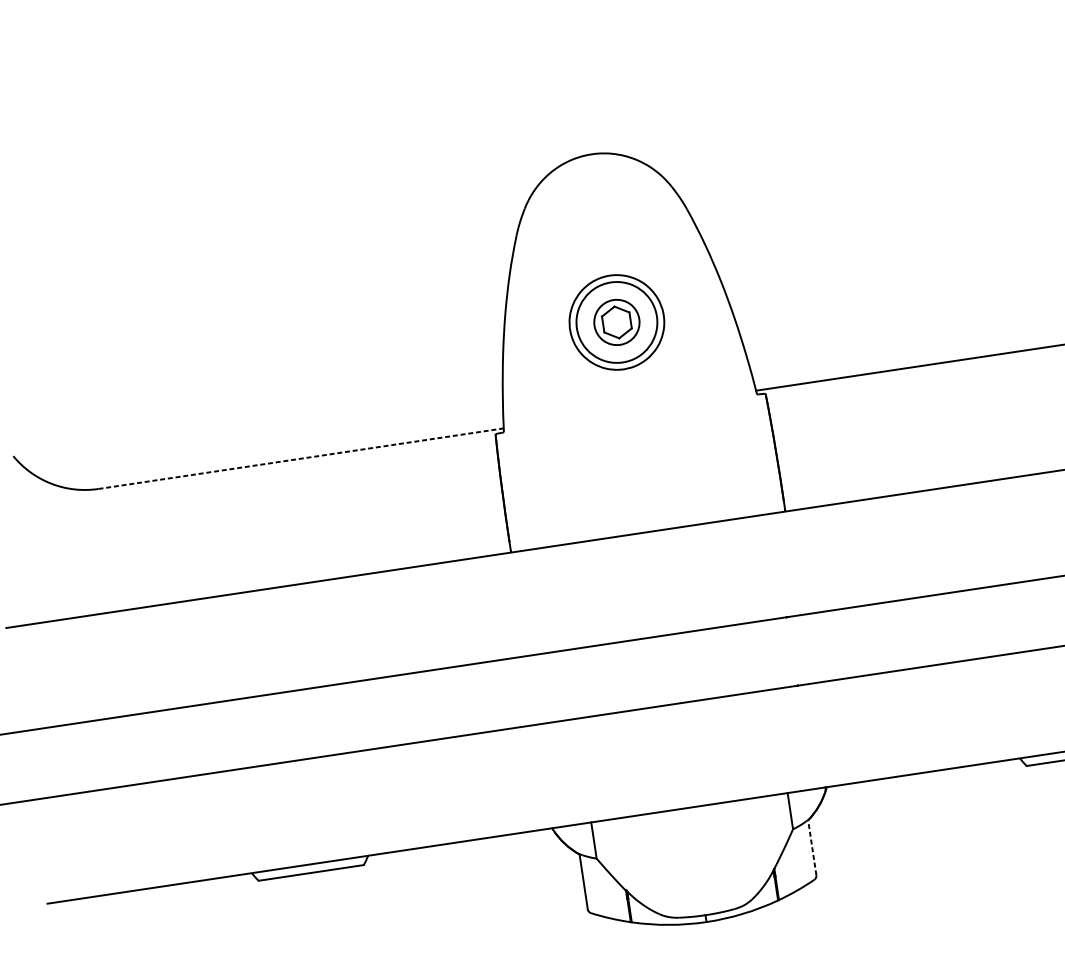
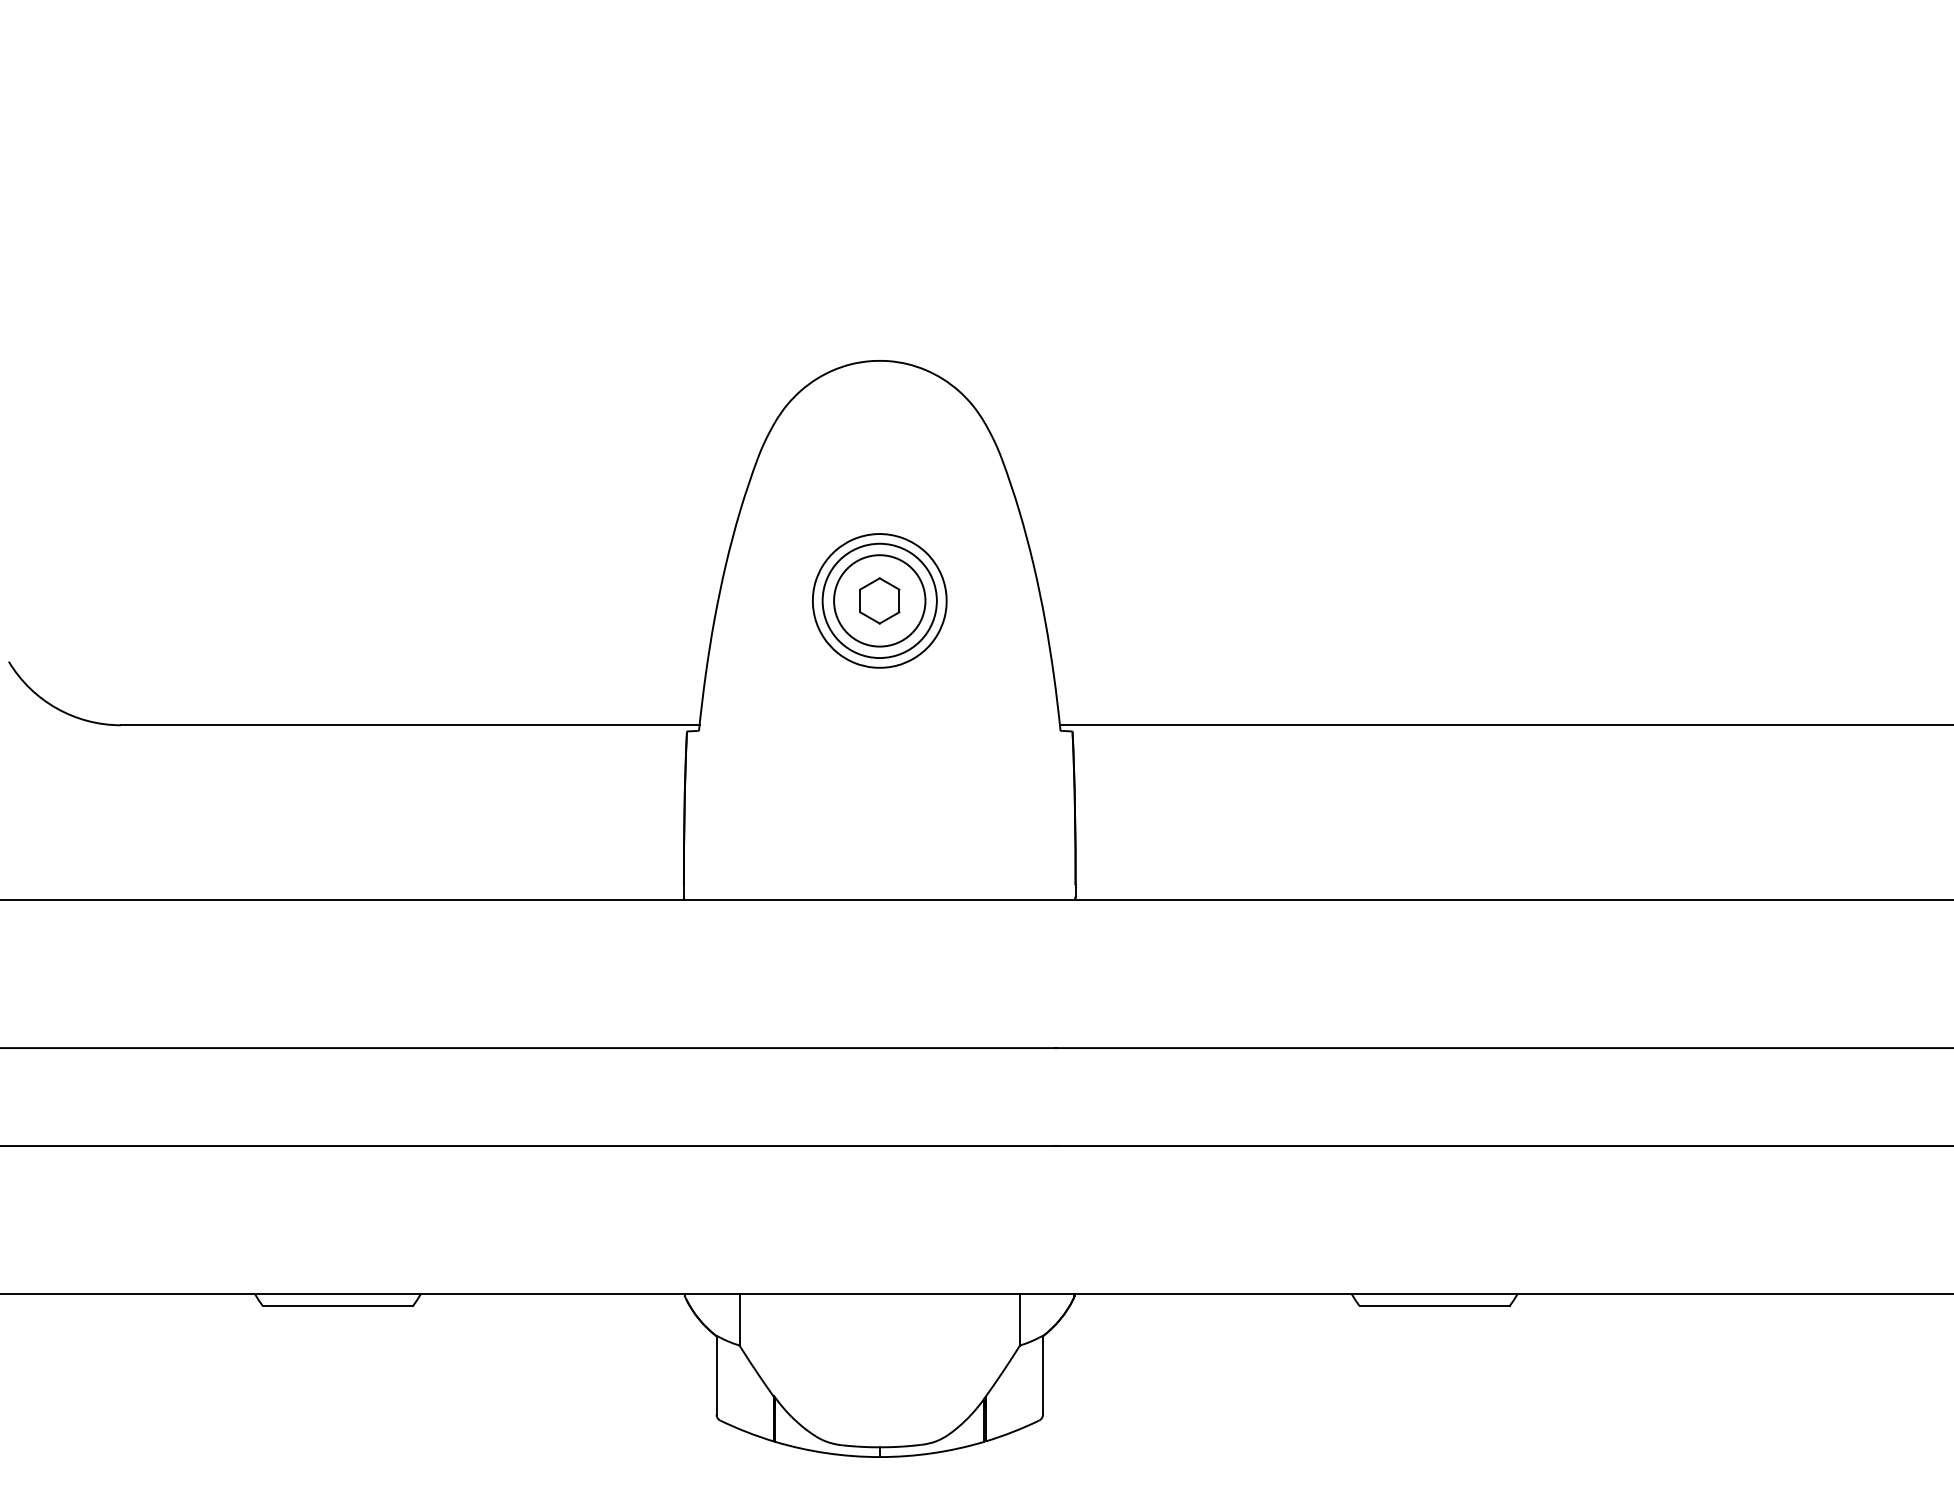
circle: (616, 322) -> (879, 600), size x1.43
line: (301, 458) -> (410, 725), dashed -> solid
line: (811, 847) -> (1042, 1374), dashed -> solid

